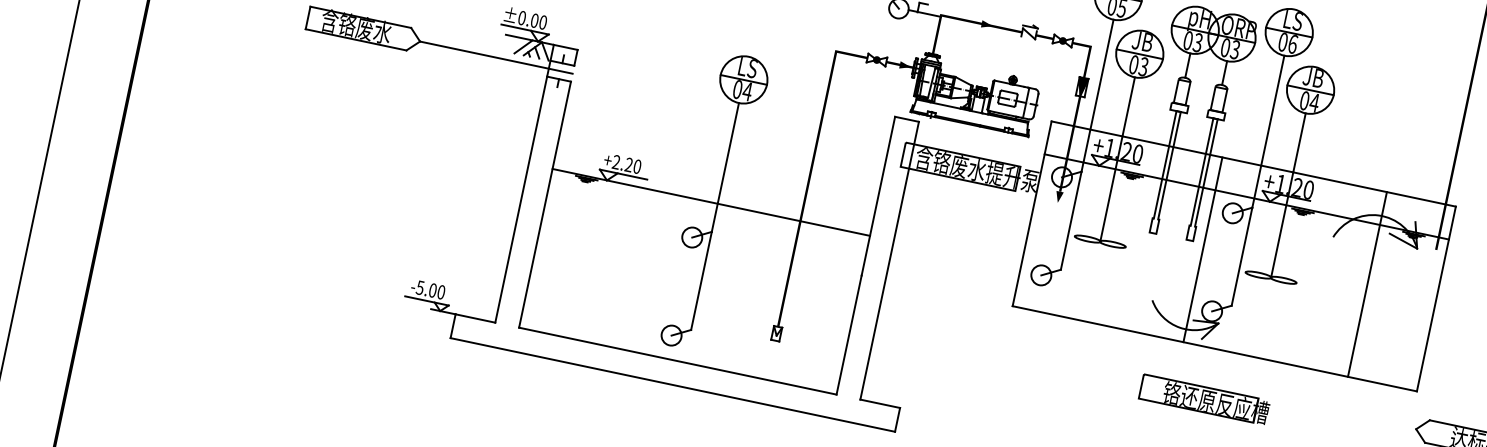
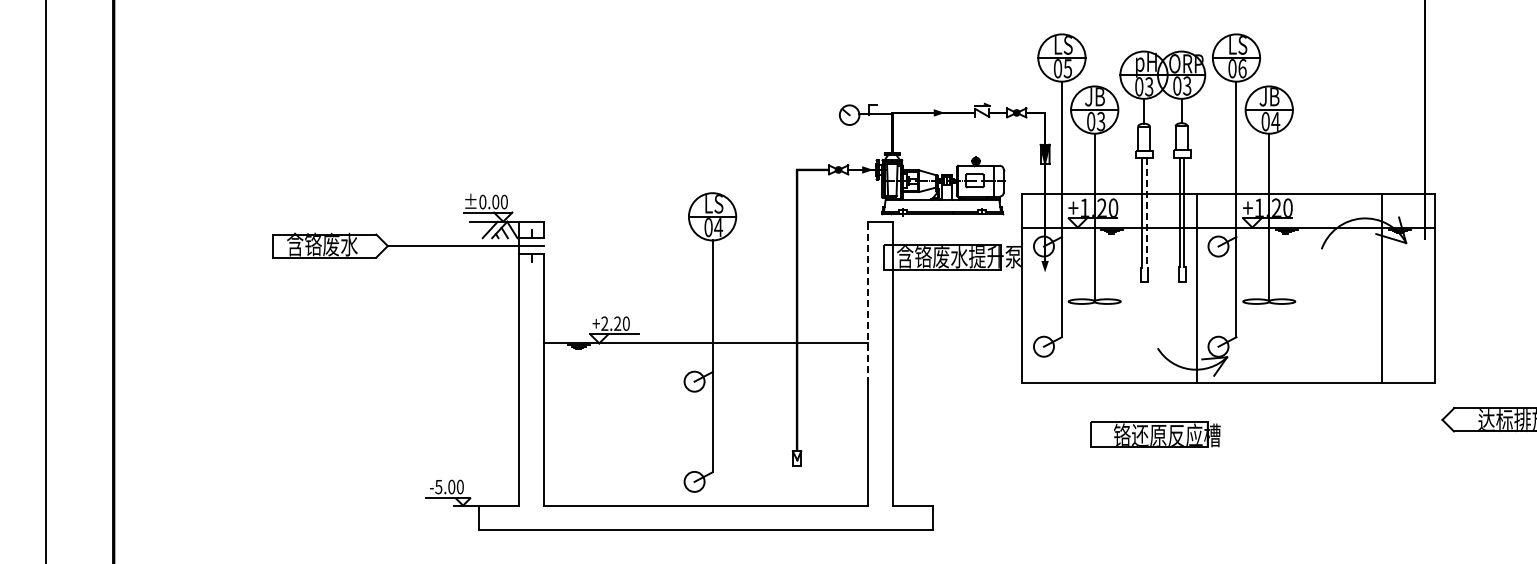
line: (1169, 166) -> (1146, 213), solid -> dashed
line: (878, 195) -> (868, 302), solid -> dashed
line: (1367, 283) -> (1381, 287), moved
part: (1204, 399) -> (1155, 434), moved

